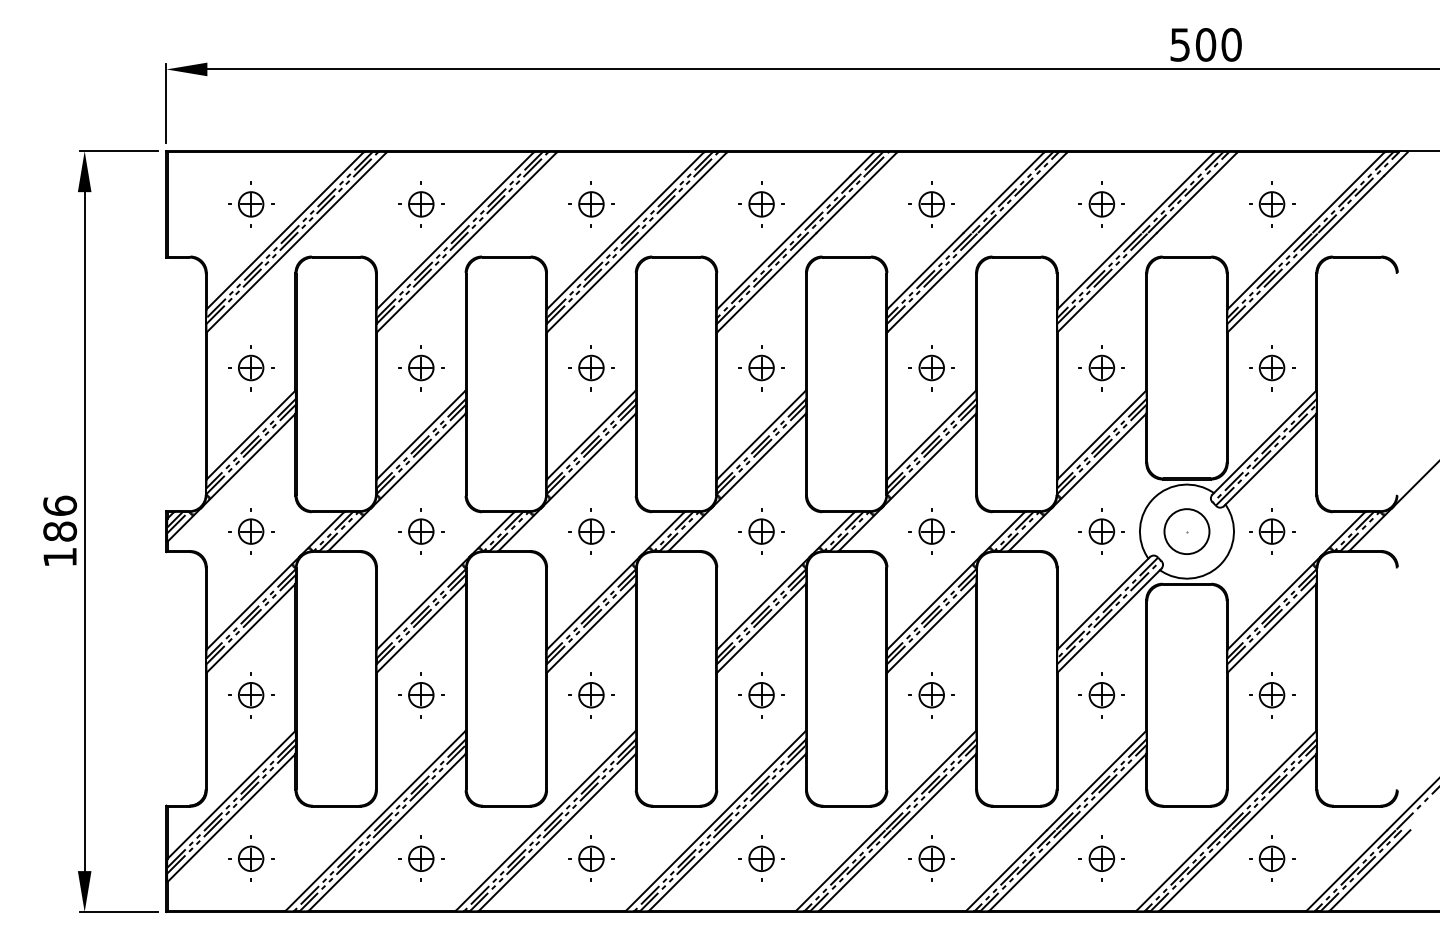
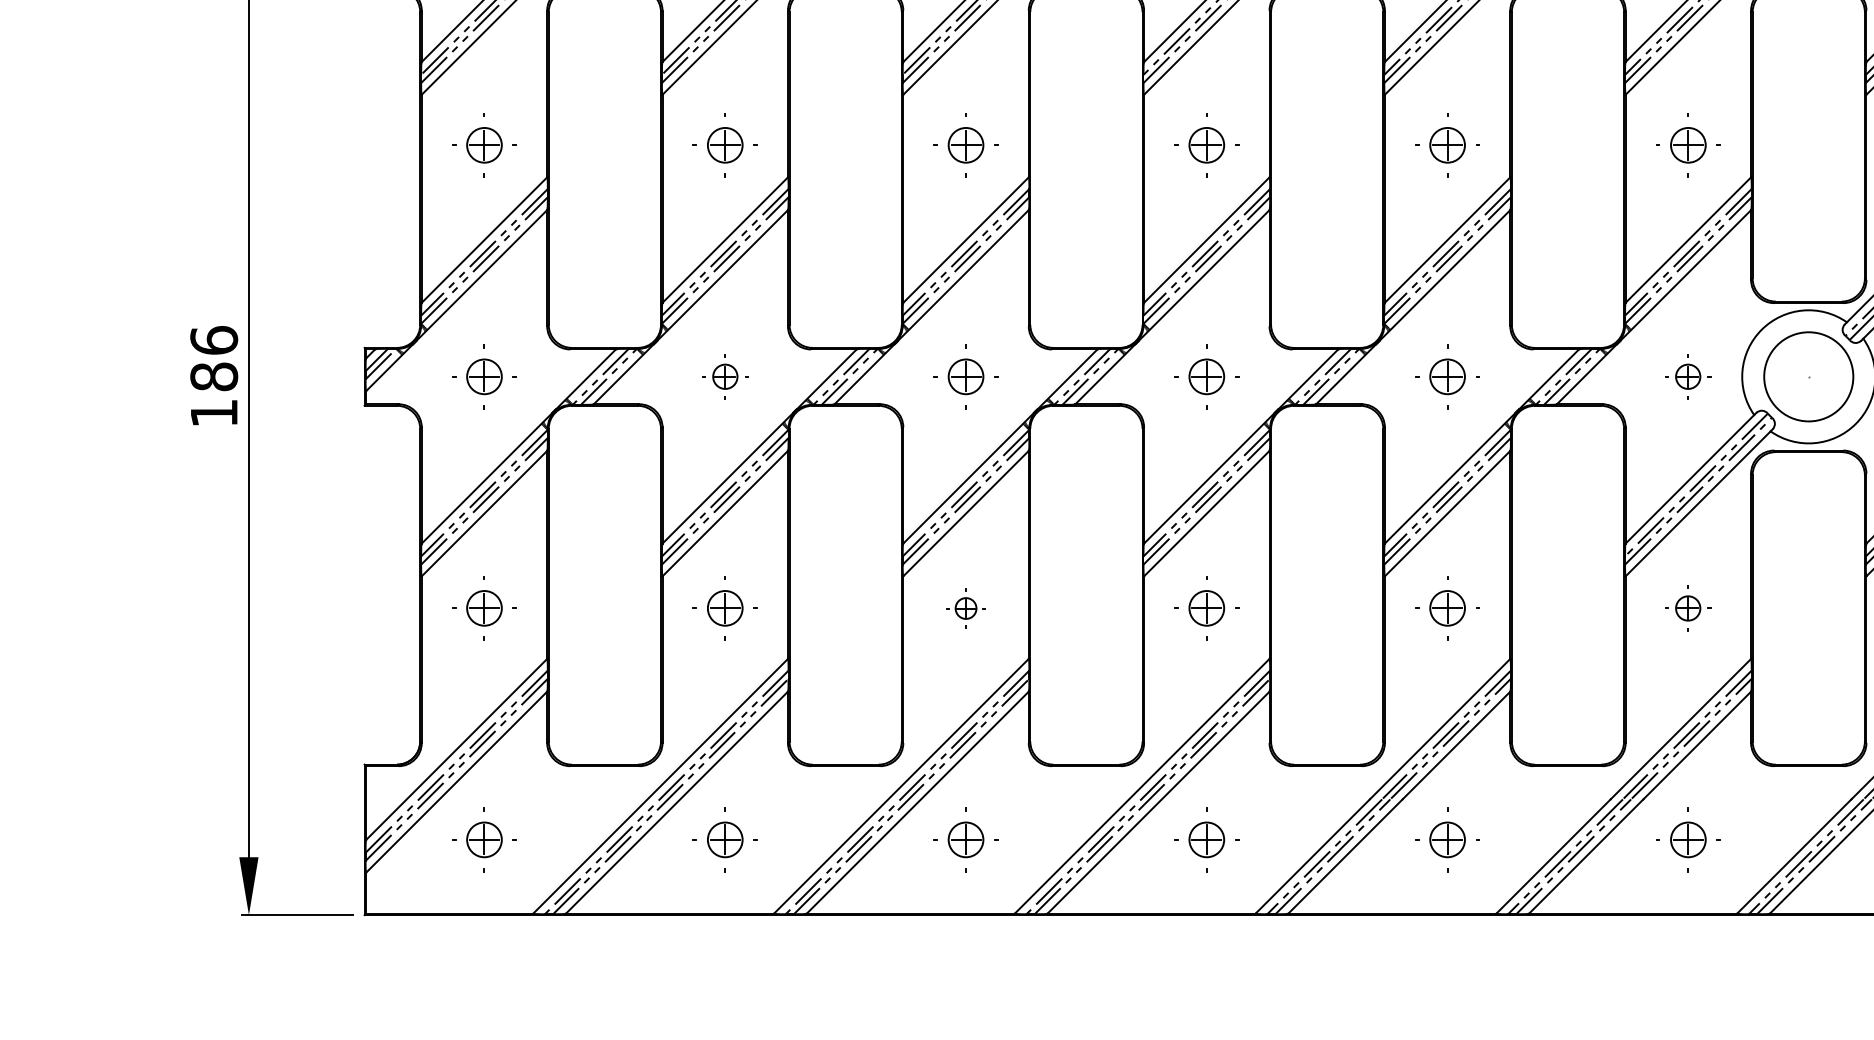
part: (421, 531) -> (725, 376), size x0.7
part: (1101, 531) -> (1687, 376), size x0.7
circle: (1186, 531) -> (1808, 376), size x1.4
part: (591, 695) -> (966, 608), size x0.6
part: (1101, 695) -> (1687, 608), size x0.7

